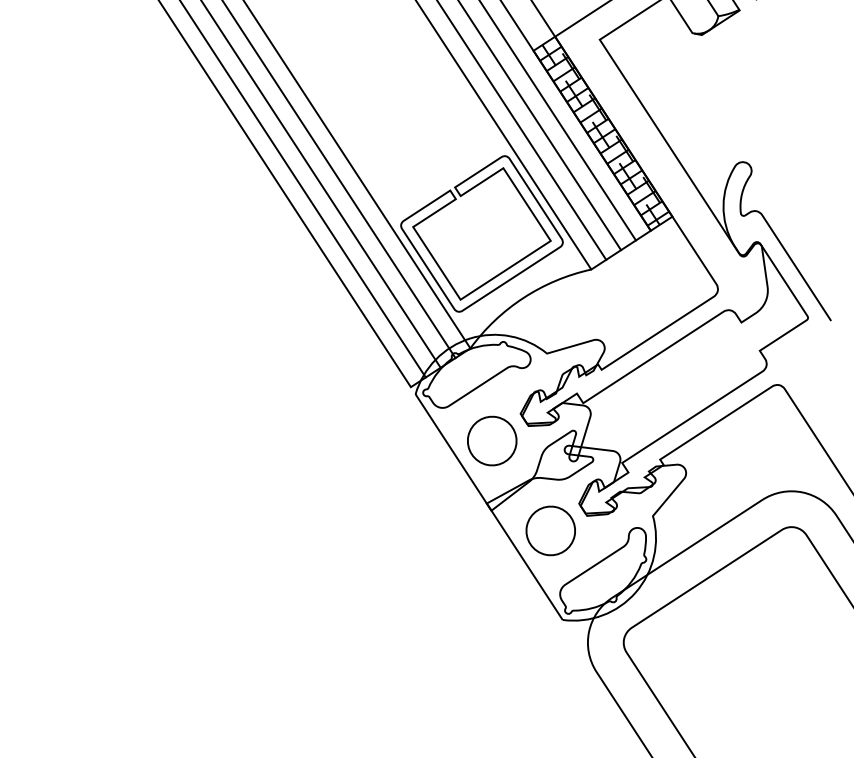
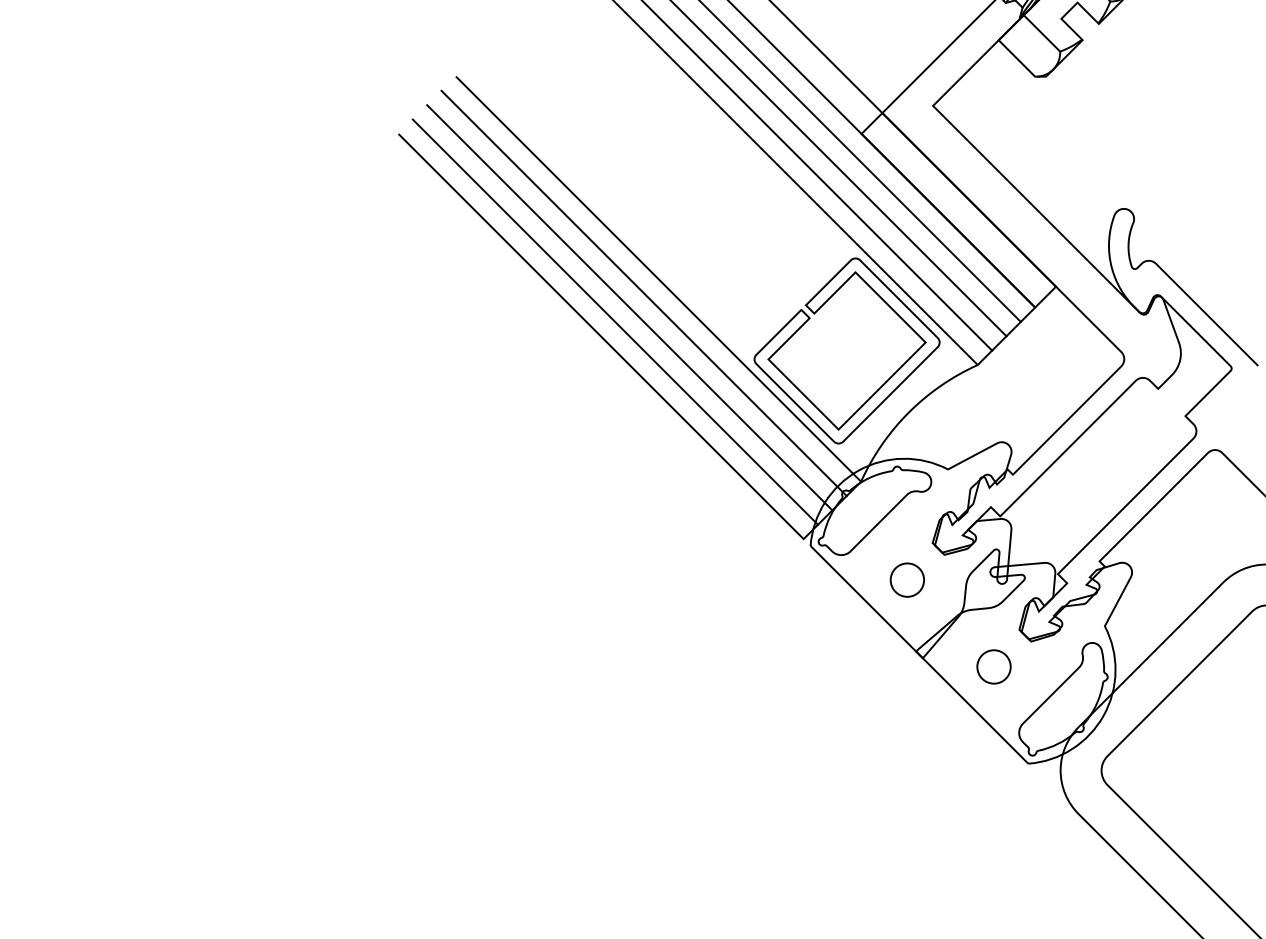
hatch: (604, 135) -> (960, 212), removed
circle: (492, 440) -> (907, 579), size x0.6
circle: (550, 530) -> (993, 666), size x0.6

